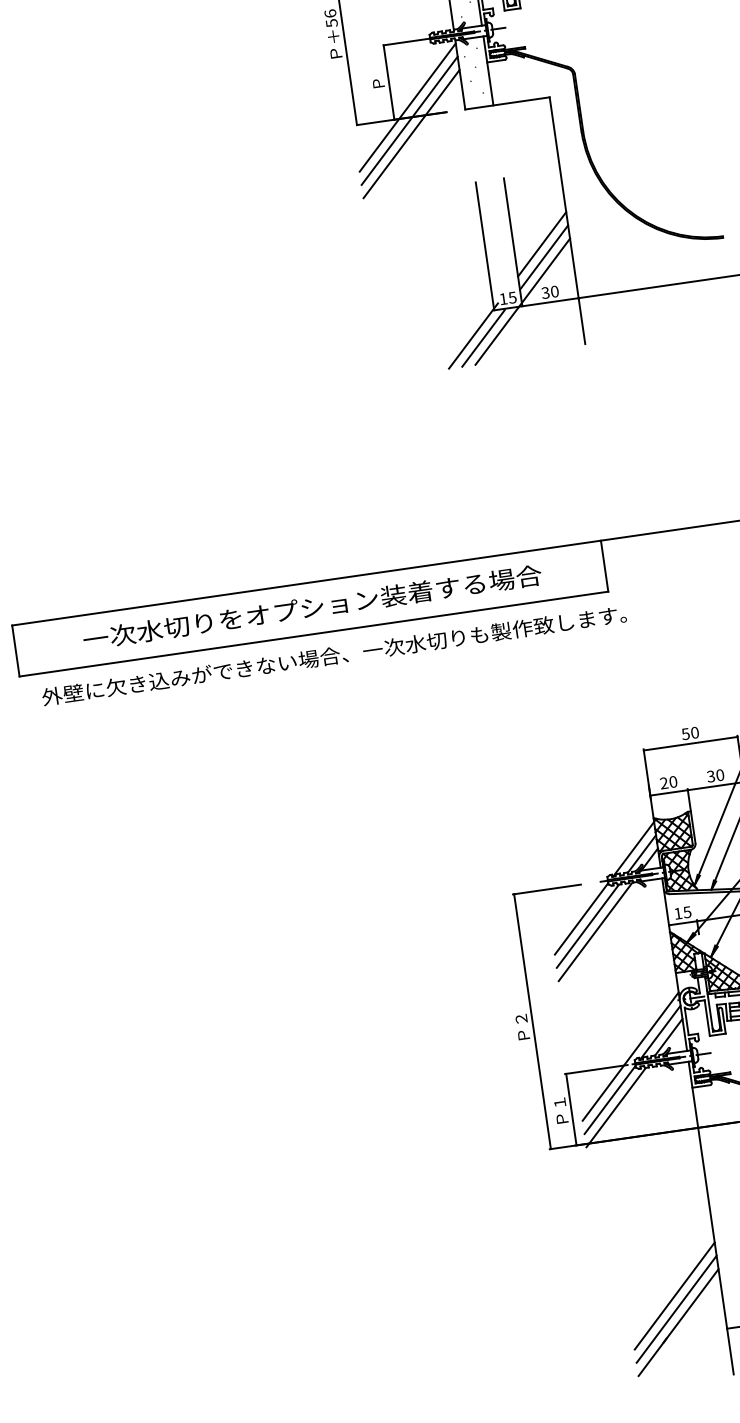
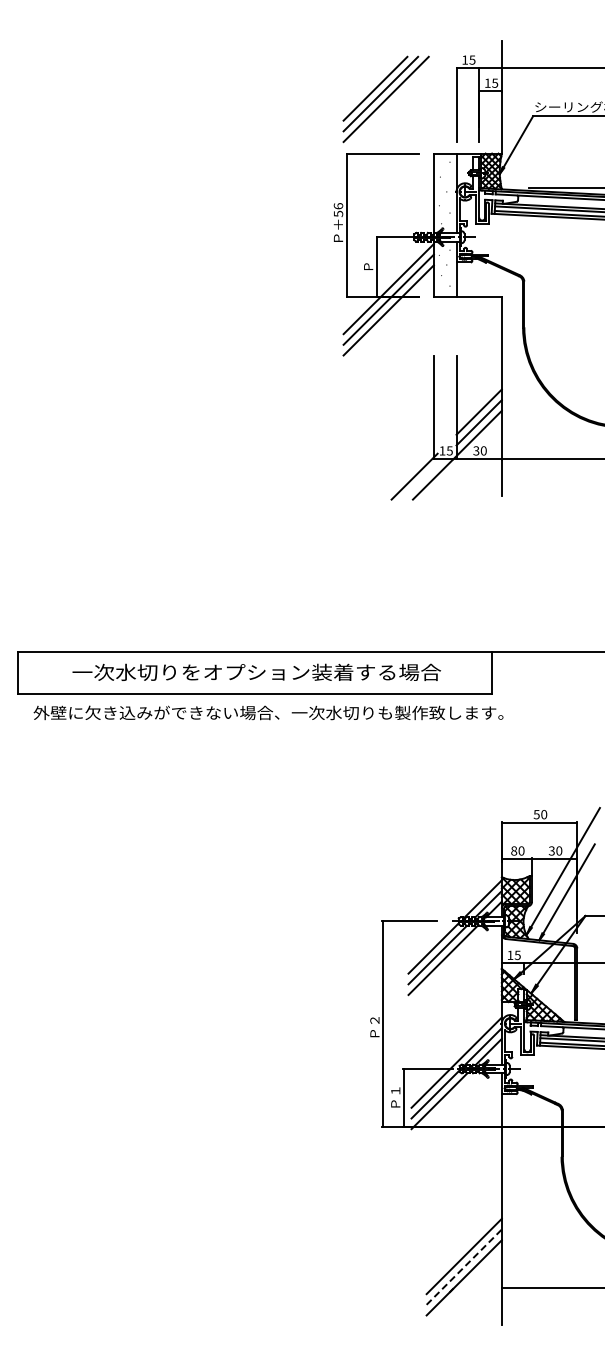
line: (483, 338) -> (422, 479), removed
text: (664, 782) -> (514, 850), 20 -> 80
line: (676, 1308) -> (464, 1266), solid -> dashed

